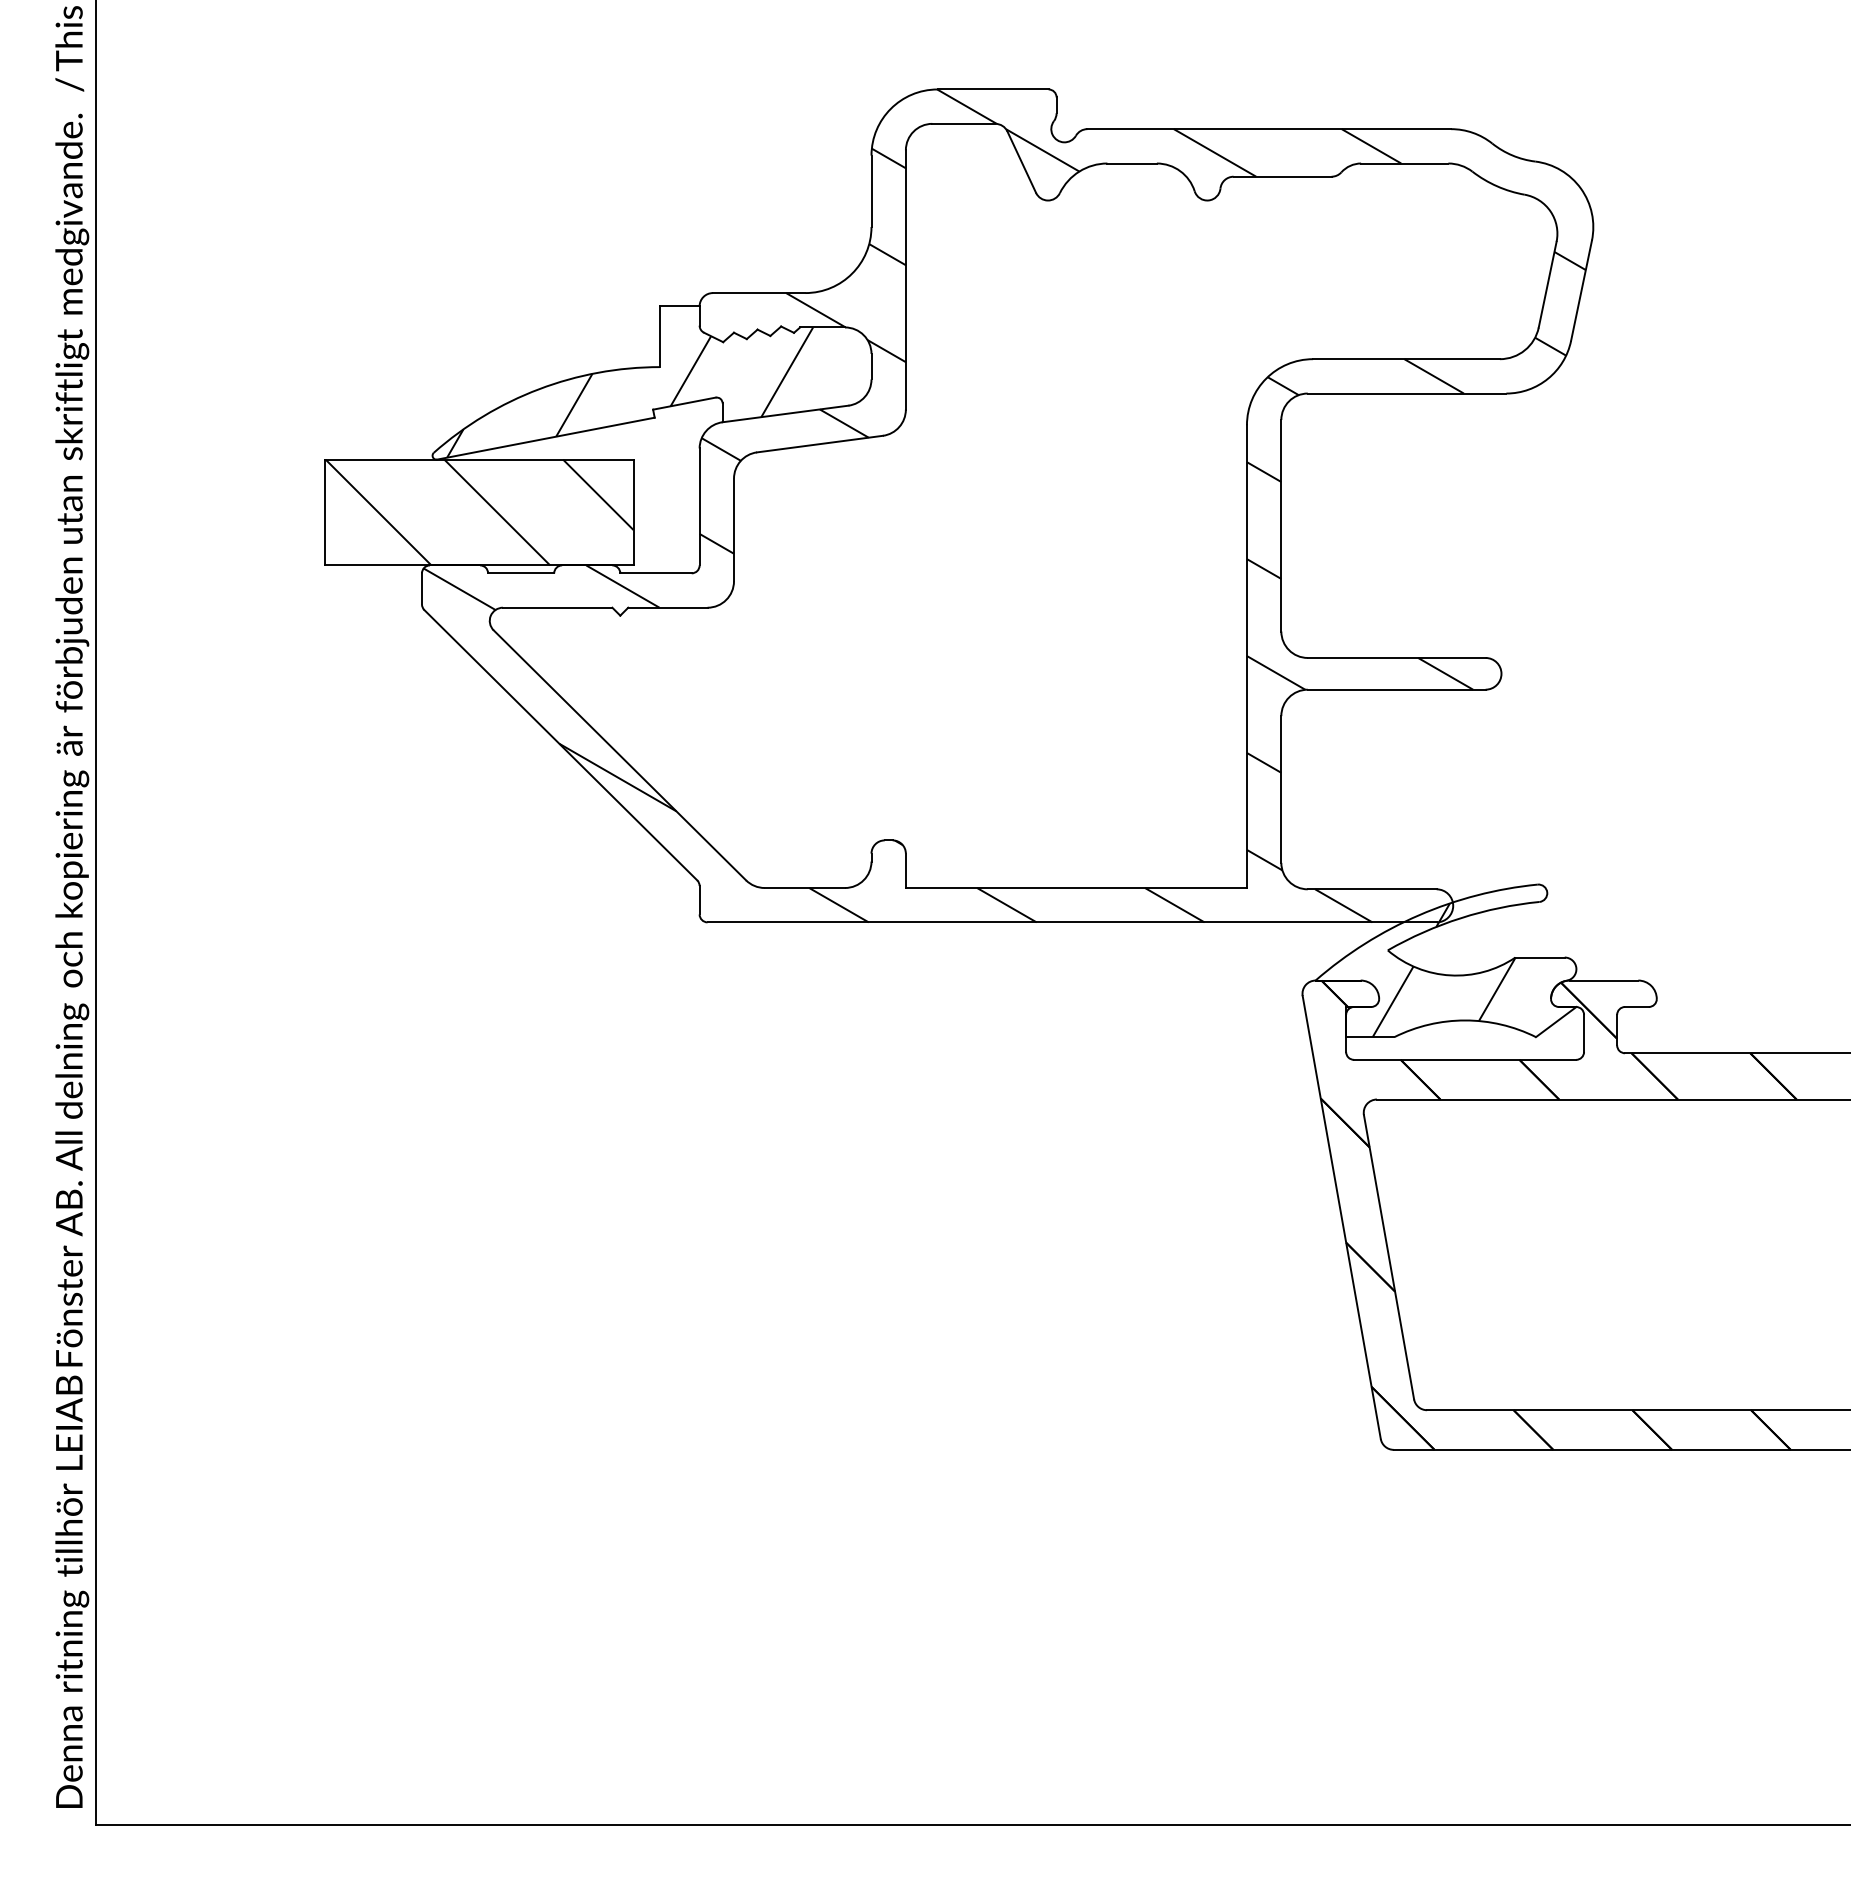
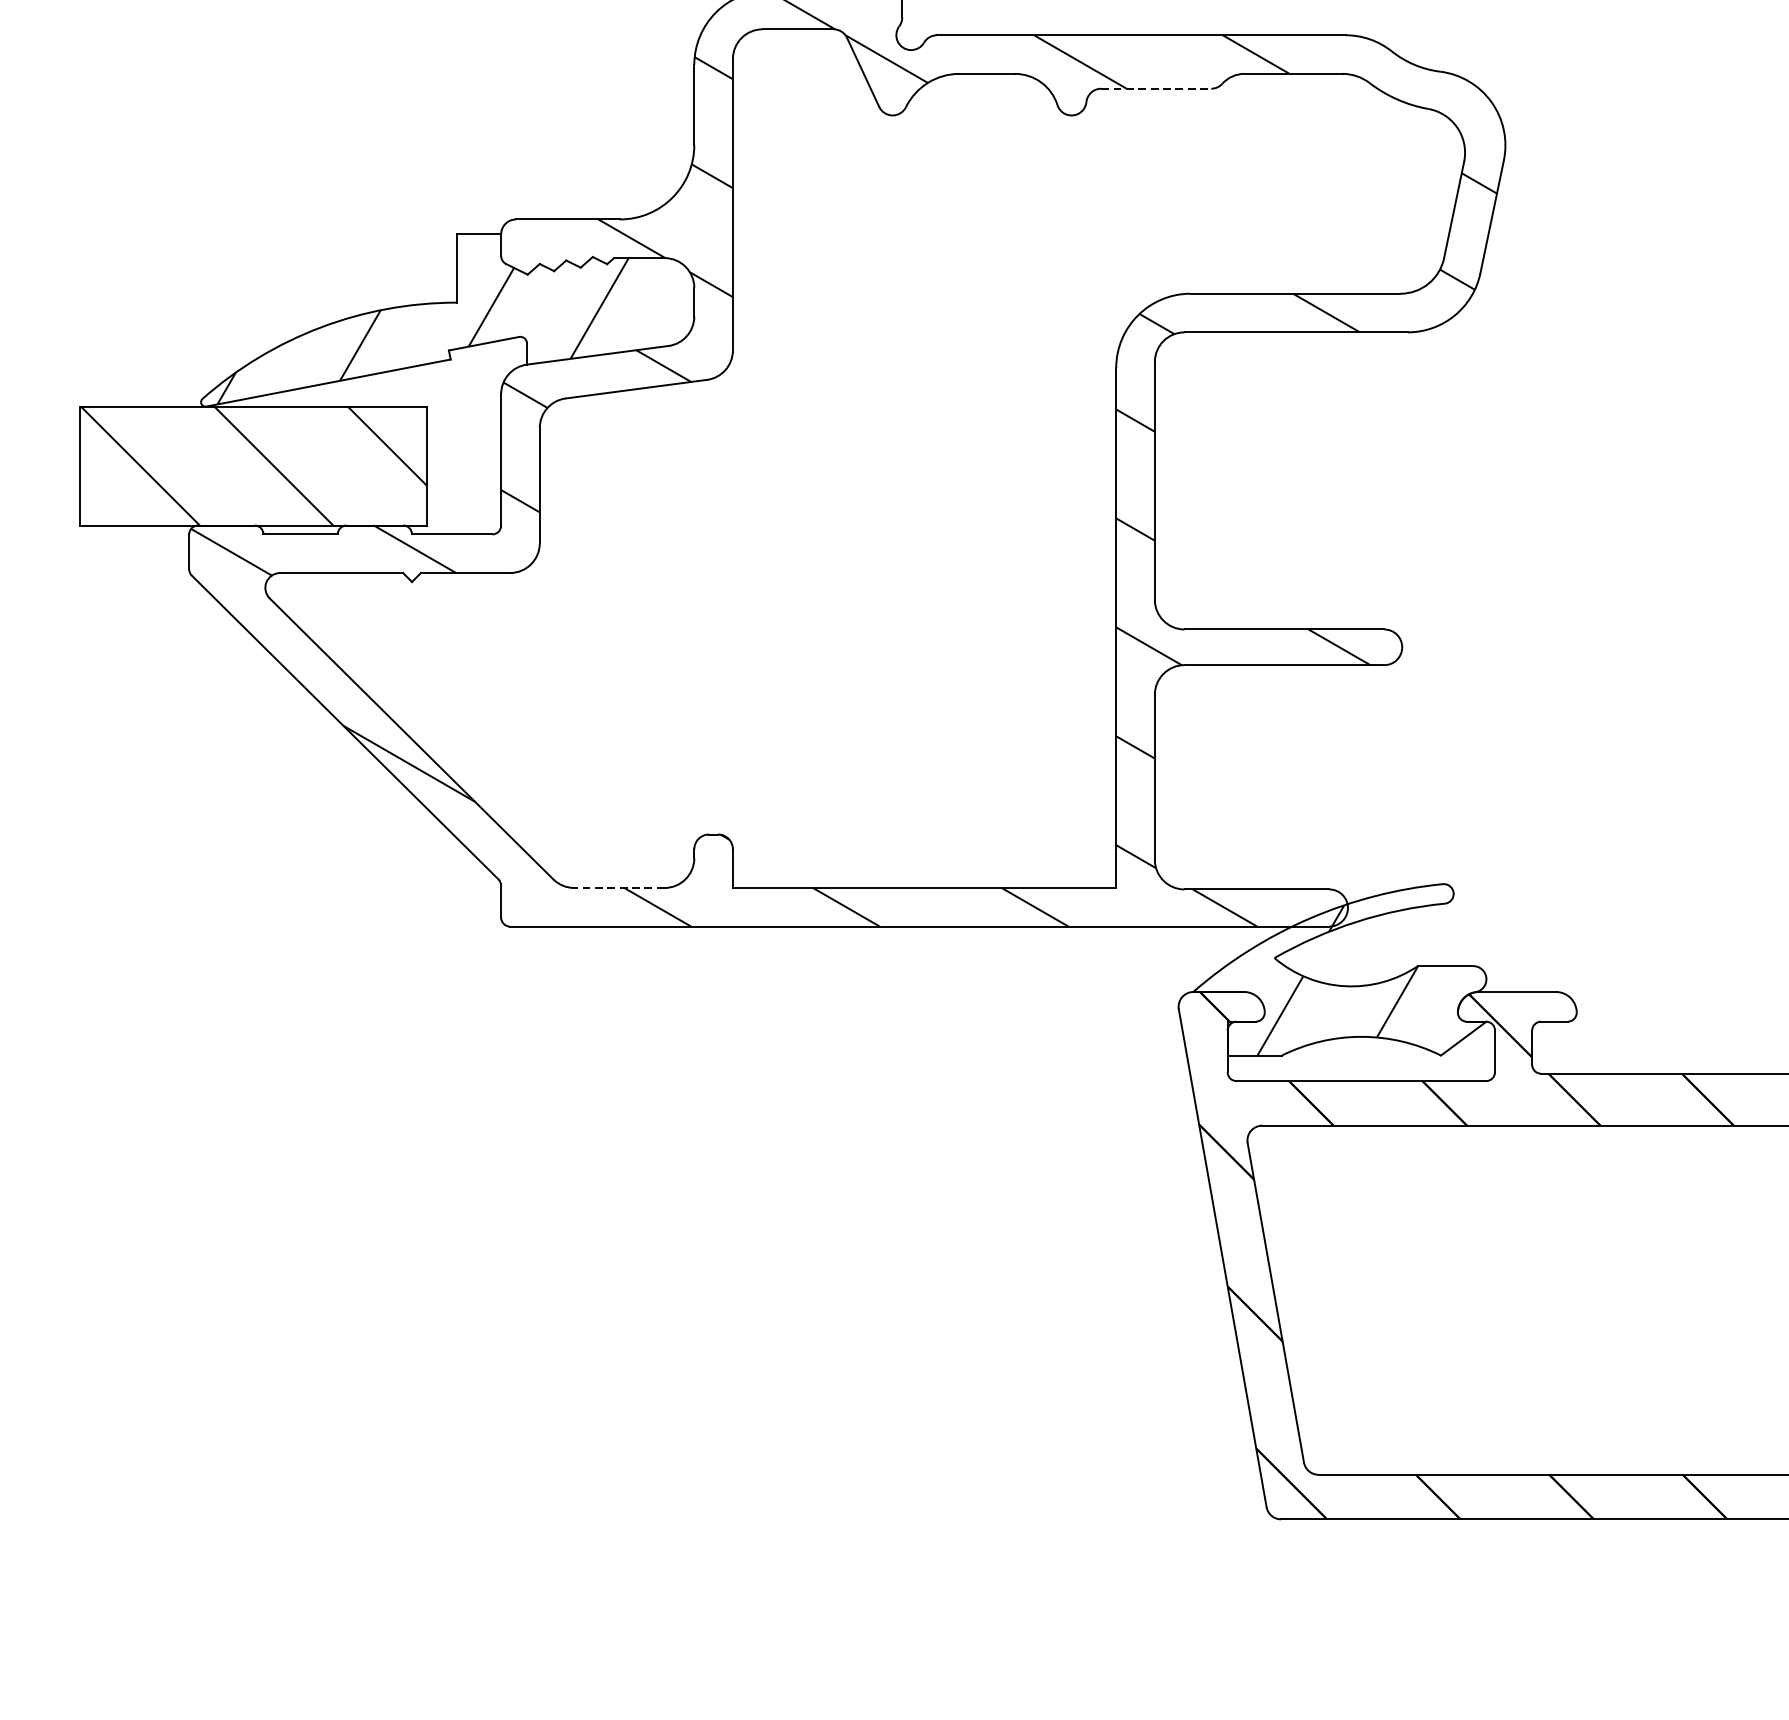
line: (1282, 176) -> (1156, 88), solid -> dashed
line: (804, 888) -> (619, 888), solid -> dashed

